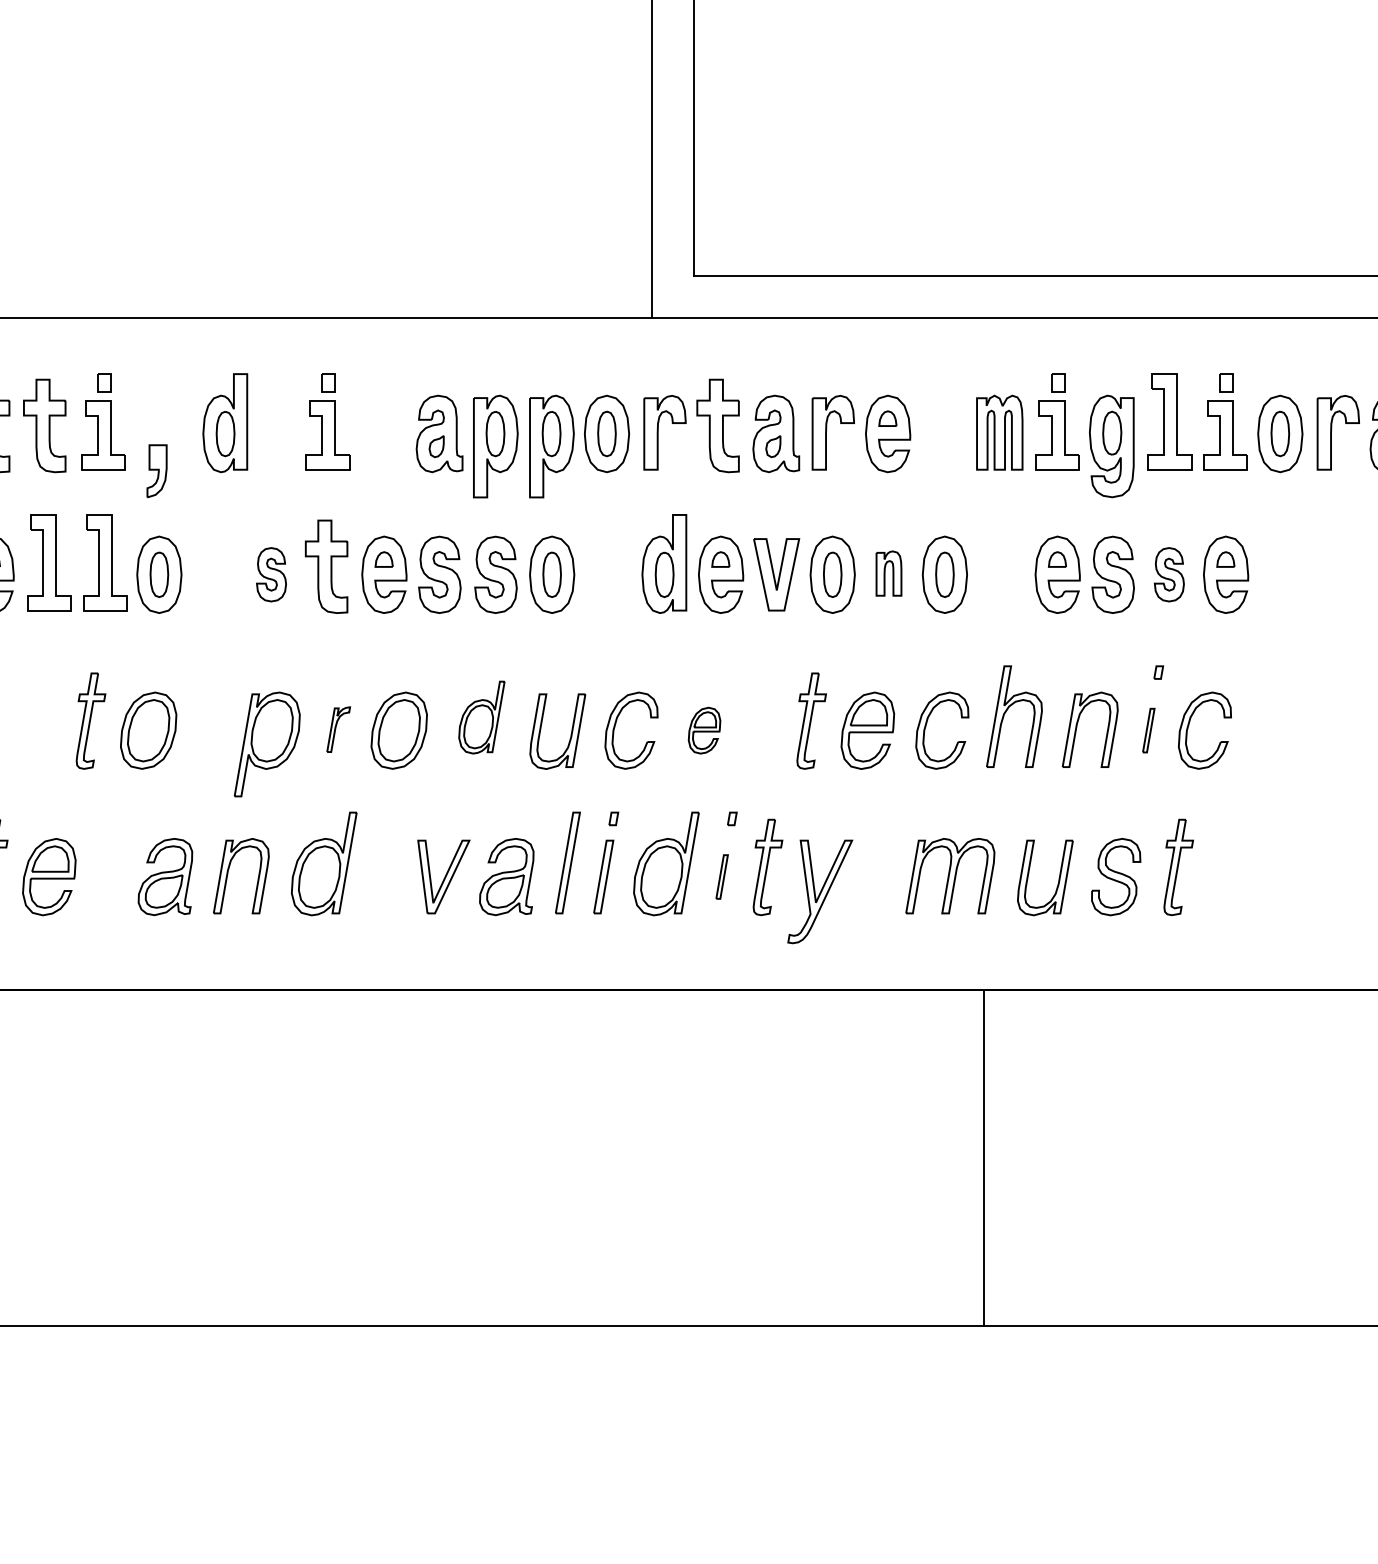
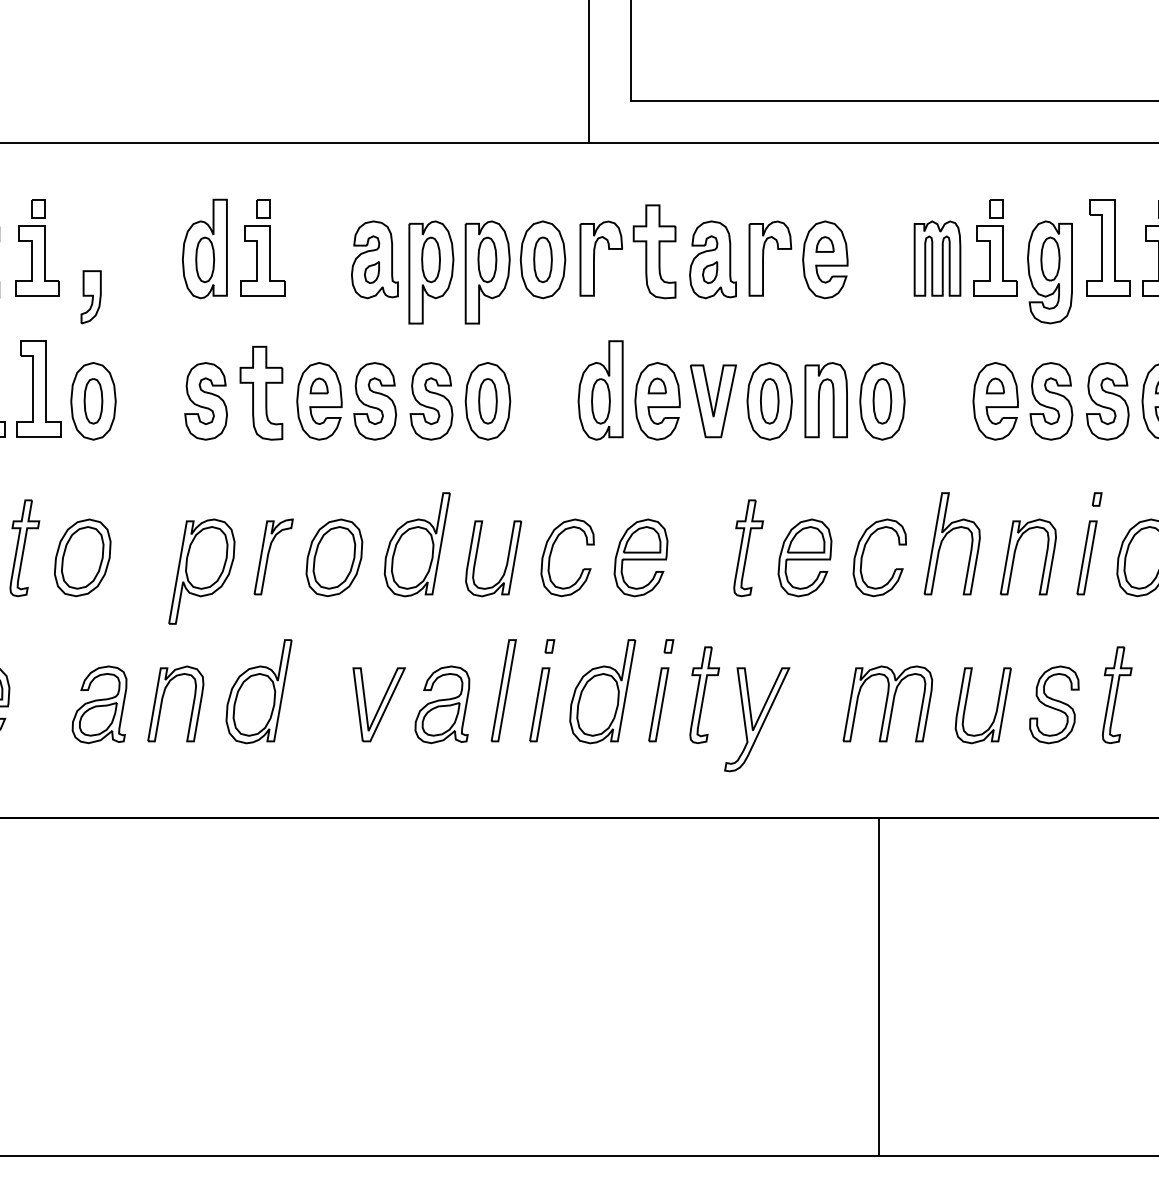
part: (225, 423) -> (205, 249), moved
part: (888, 573) -> (825, 399), size x1.67
part: (271, 574) -> (206, 400), size x1.43
part: (1169, 574) -> (1107, 400), size x1.43
part: (481, 717) -> (417, 544), size x1.43
part: (338, 729) -> (273, 556), size x1.67
part: (704, 730) -> (640, 557), size x1.67
part: (1148, 730) -> (1086, 557), size x1.67
part: (721, 876) -> (658, 704), size x1.67
line: (984, 1158) -> (878, 987), moved

